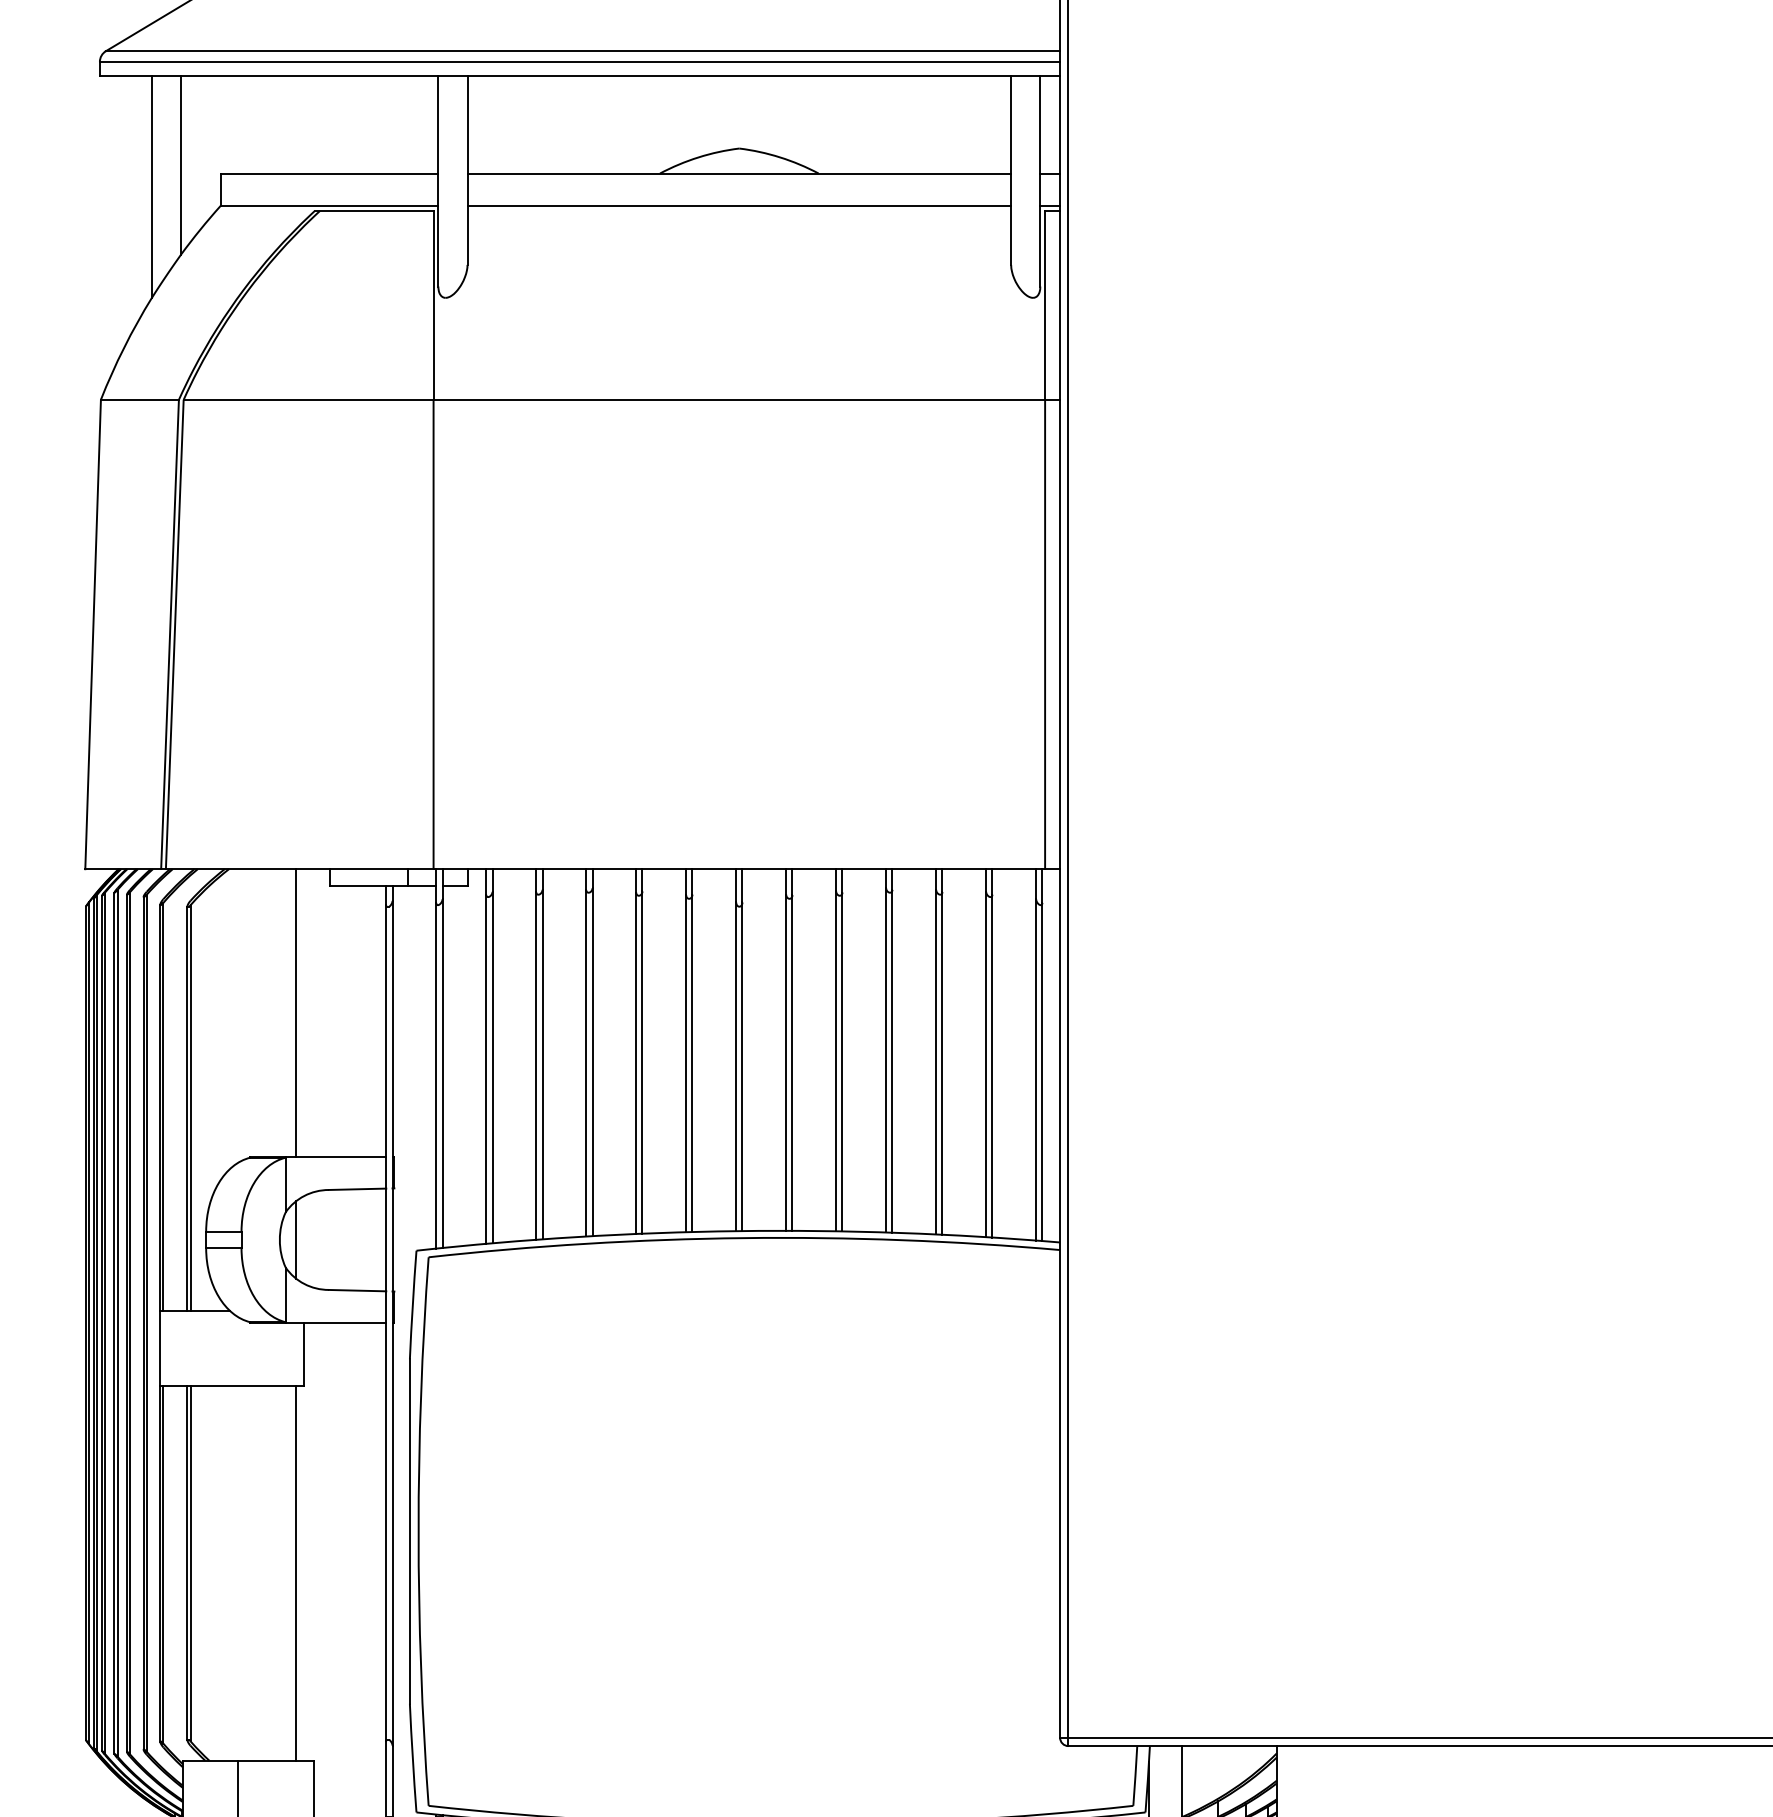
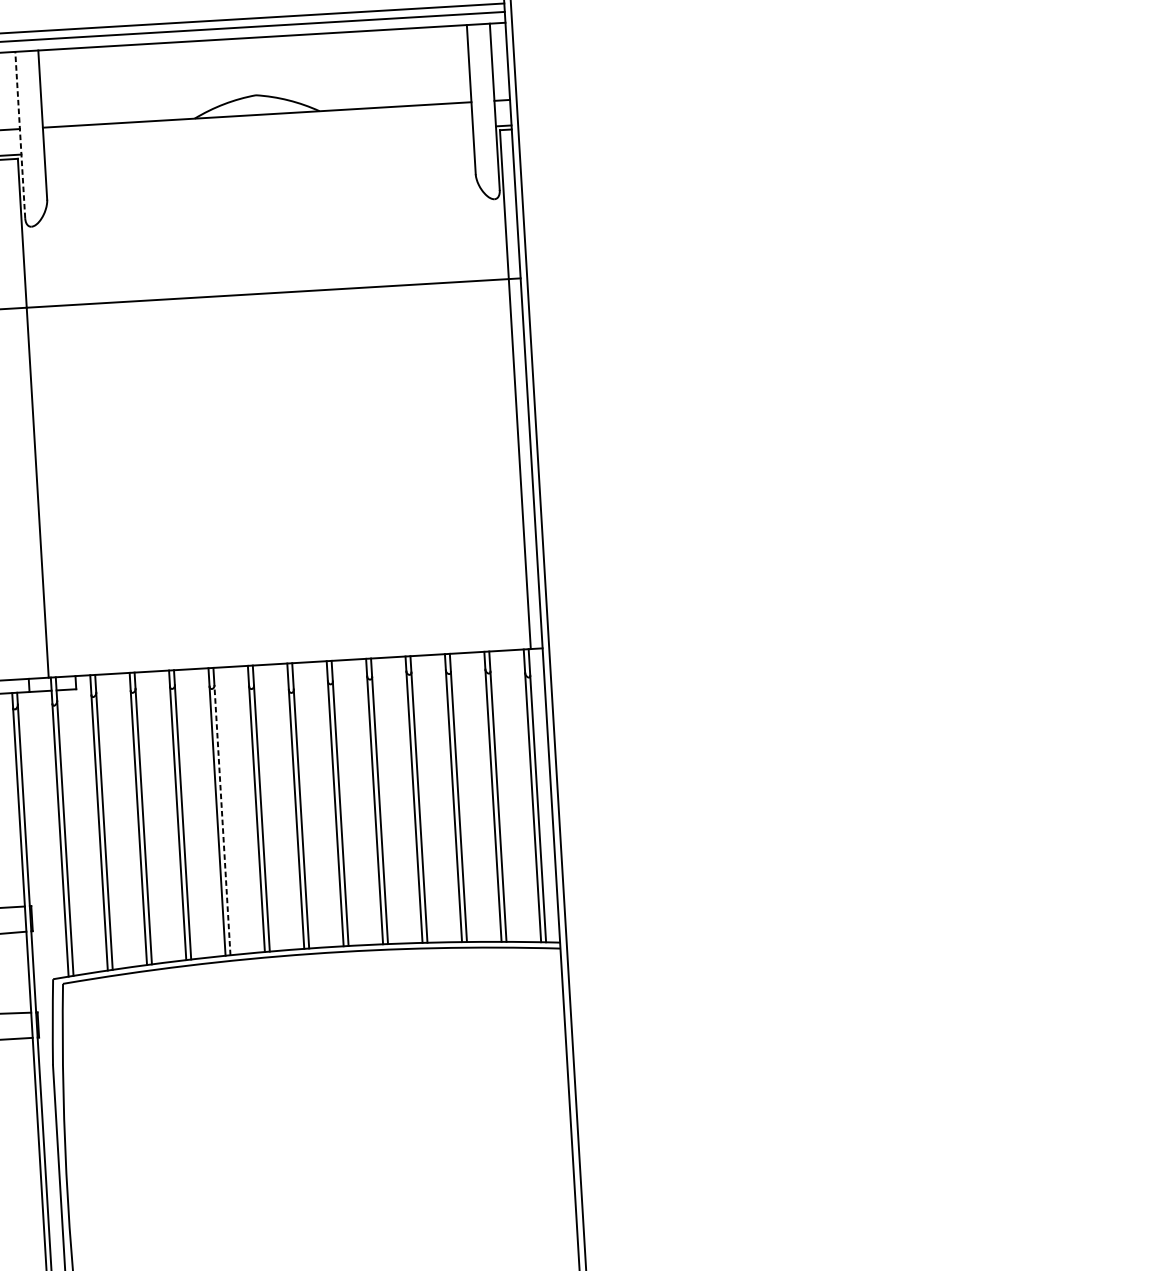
line: (438, 180) -> (20, 134), solid -> dashed
line: (739, 205) -> (258, 140), removed
line: (642, 1062) -> (222, 820), solid -> dashed

